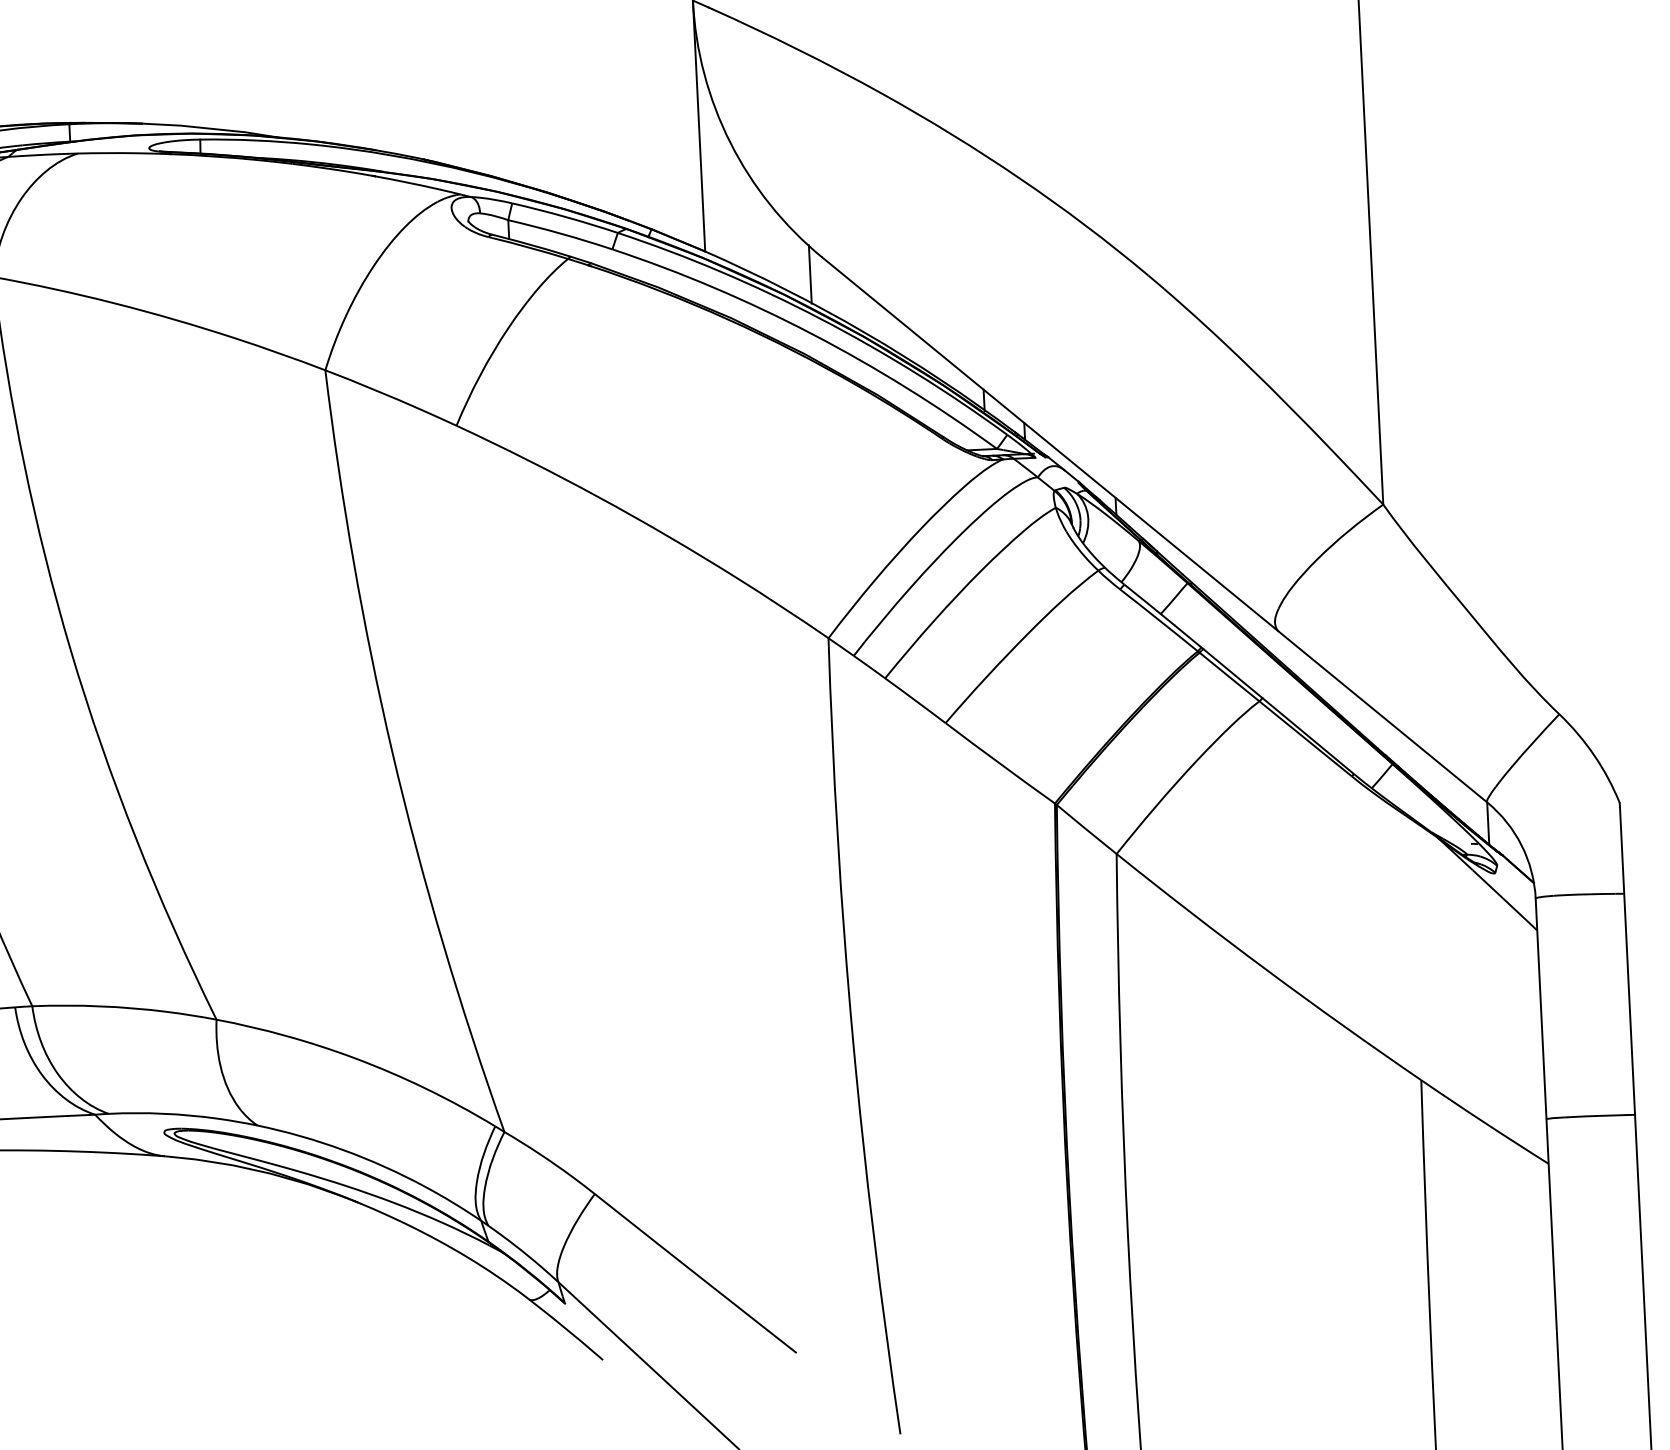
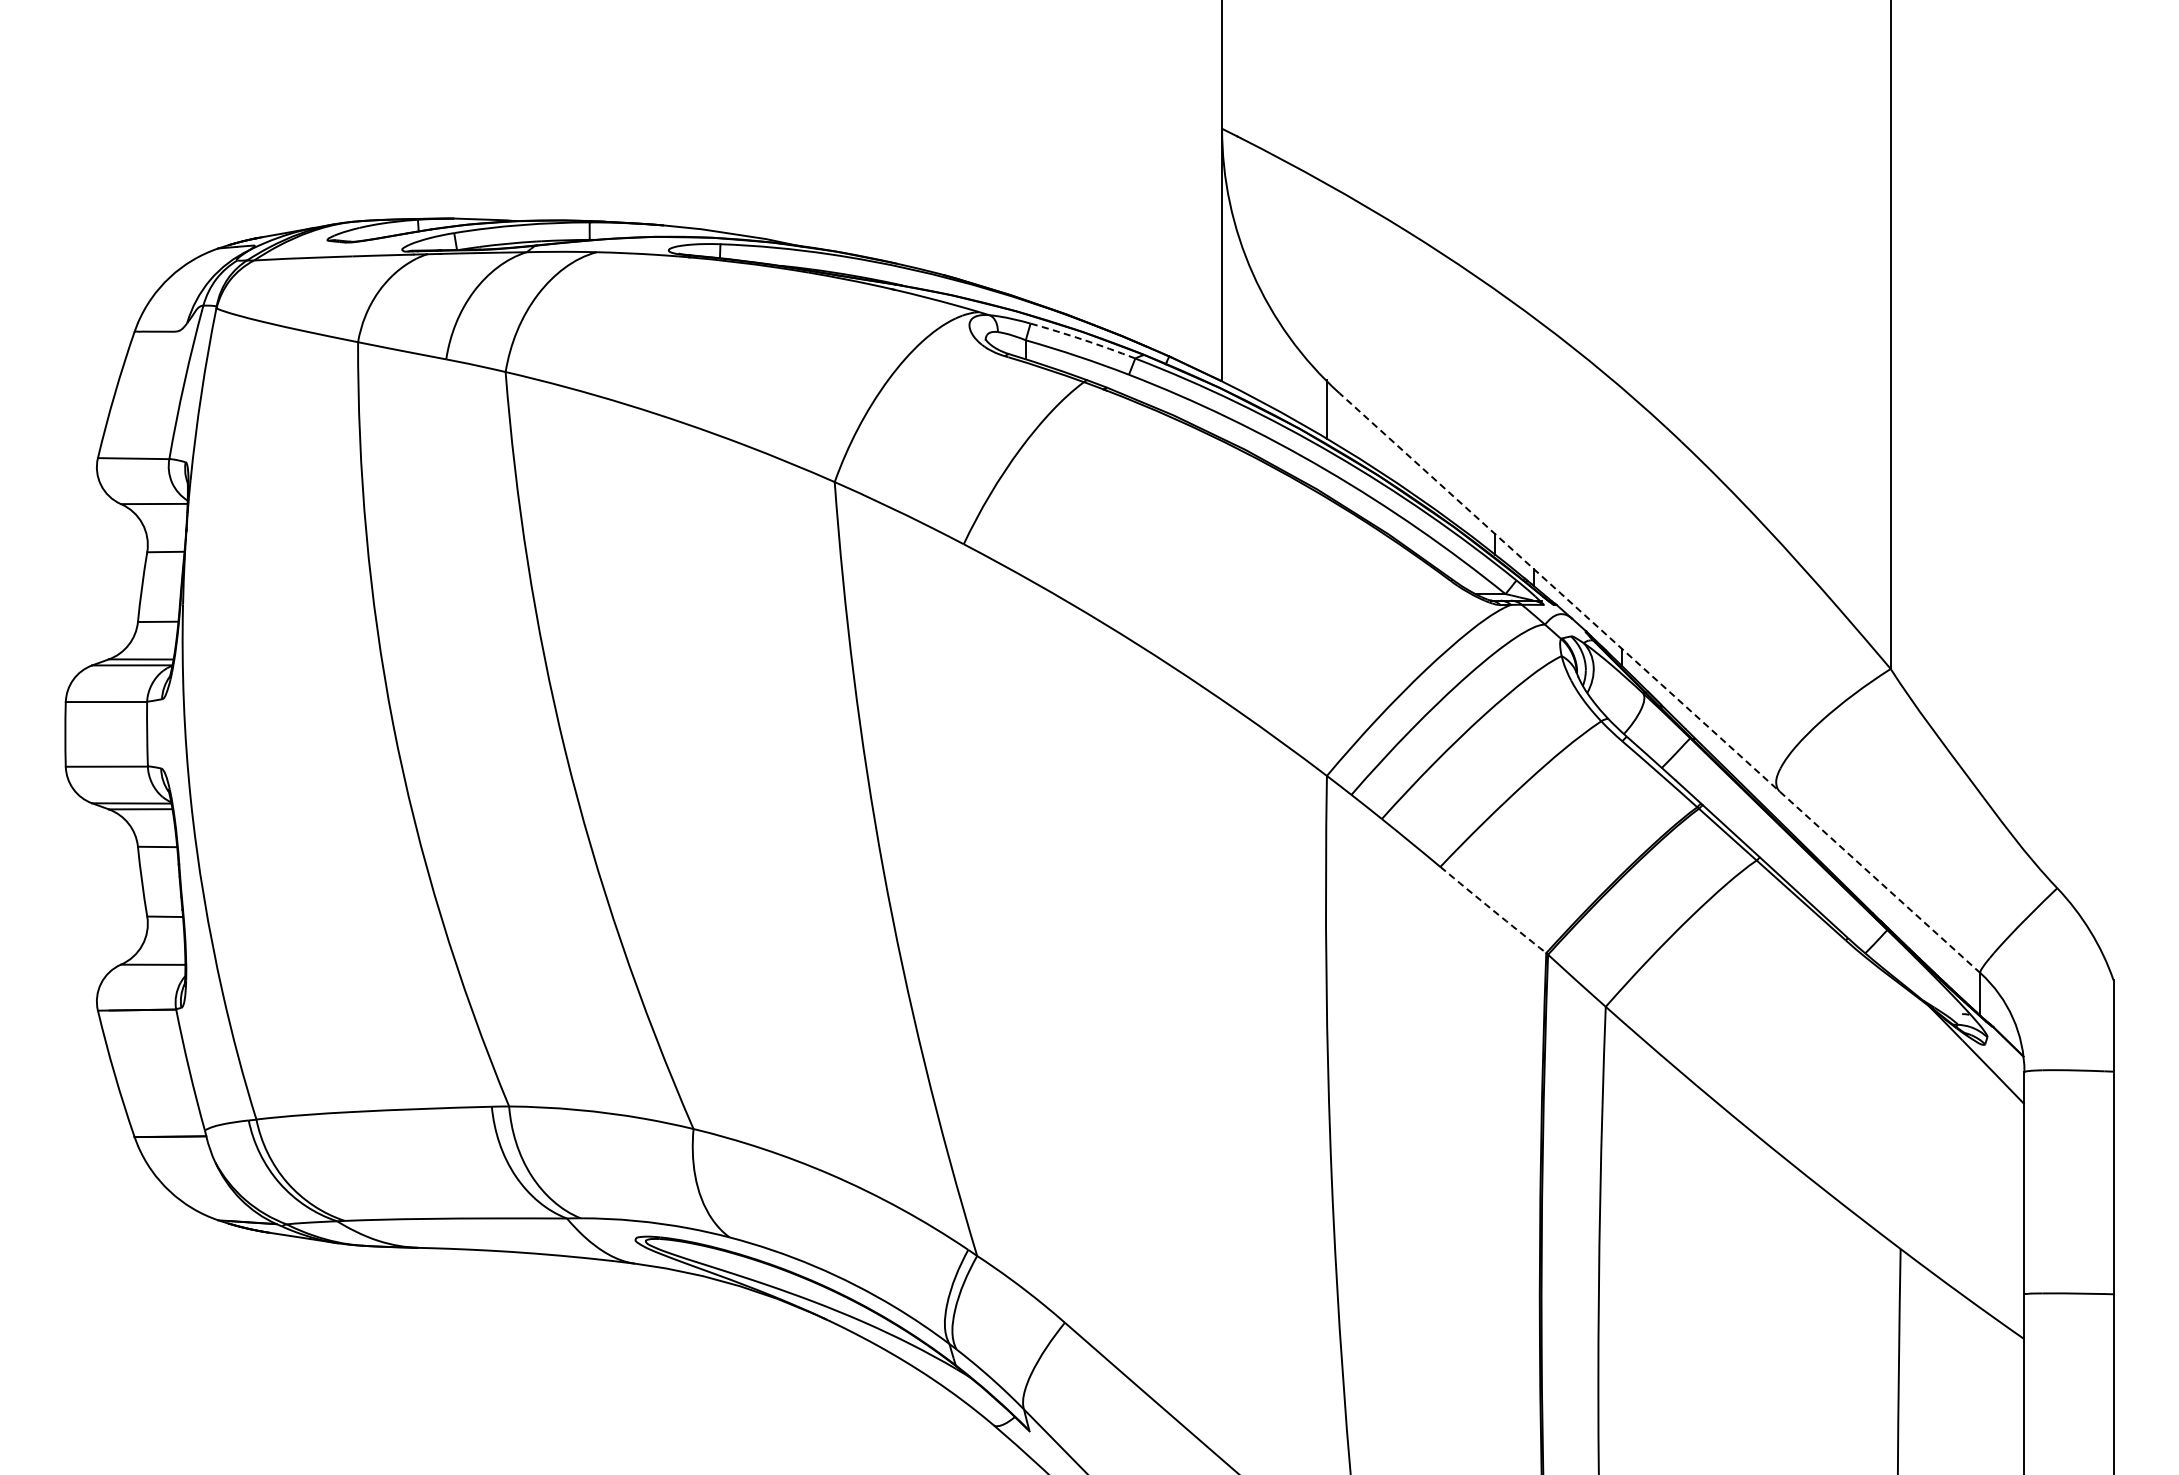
arc: (565, 216) -> (1083, 339), solid -> dashed
line: (1154, 529) -> (1659, 682), solid -> dashed
arc: (1000, 763) -> (1493, 910), solid -> dashed

